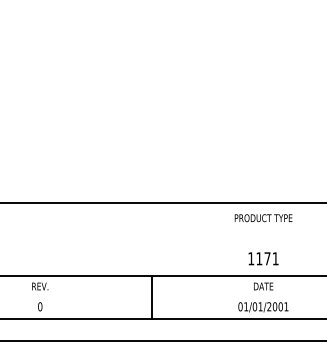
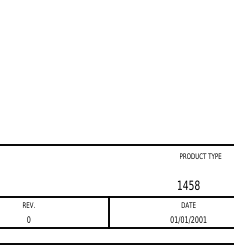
text: (263, 217) -> (200, 155), moved
text: (267, 257) -> (191, 184), 1171 -> 1458

